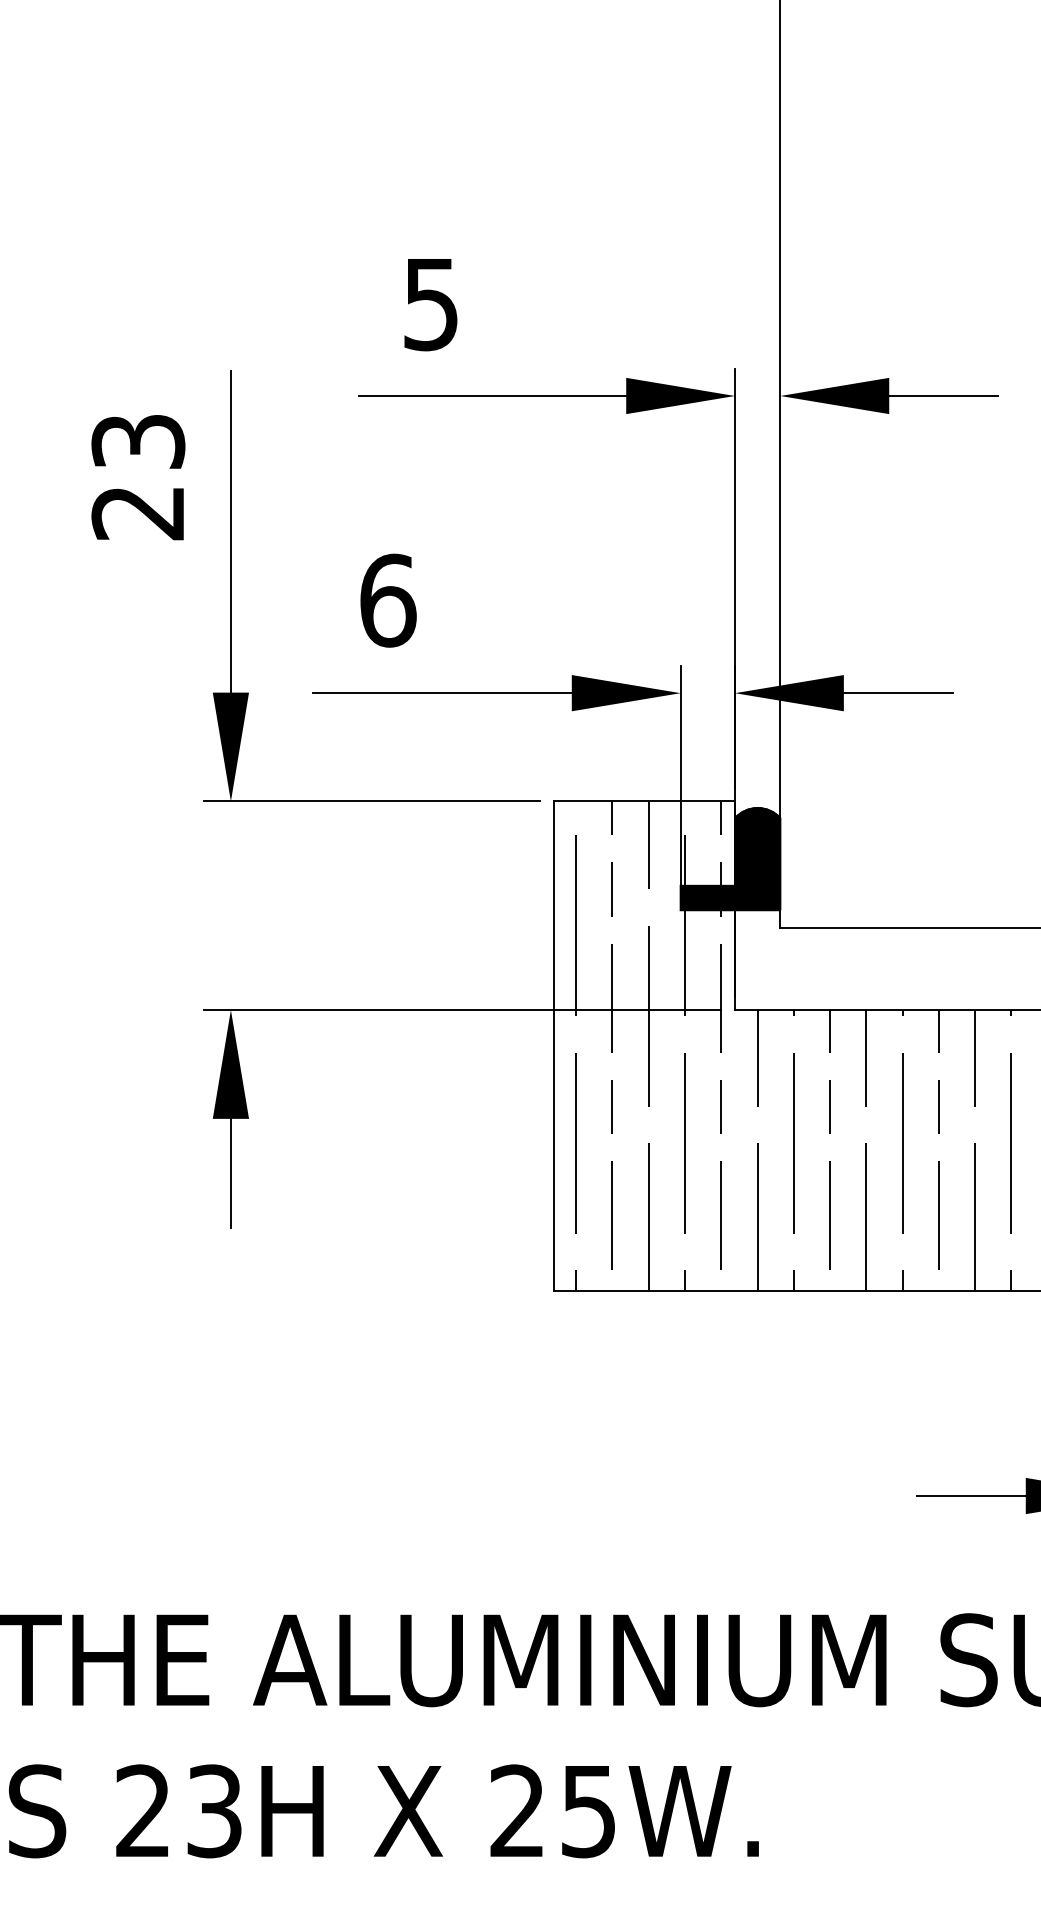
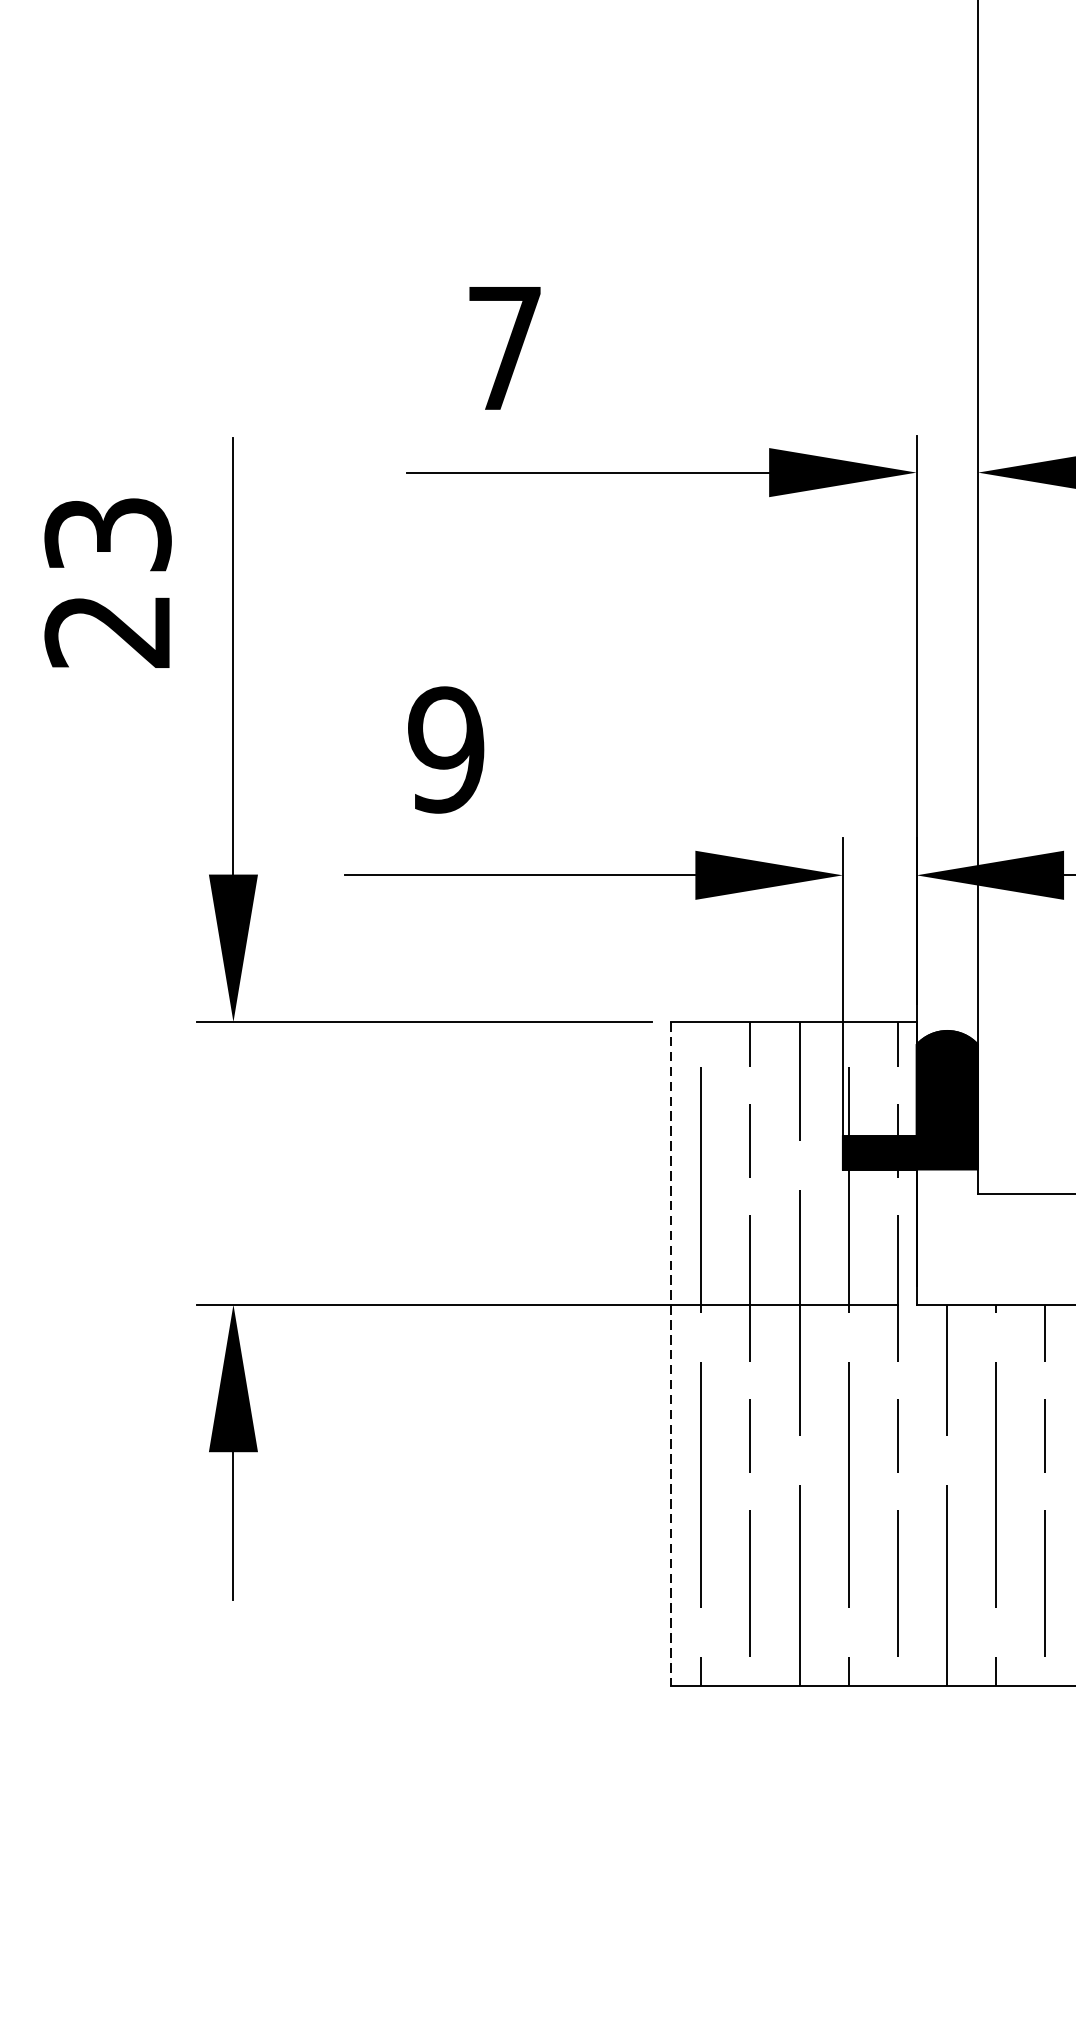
text: (430, 305) -> (503, 349), 5 -> 7
text: (387, 600) -> (445, 749), 6 -> 9
line: (553, 1046) -> (670, 1354), solid -> dashed

